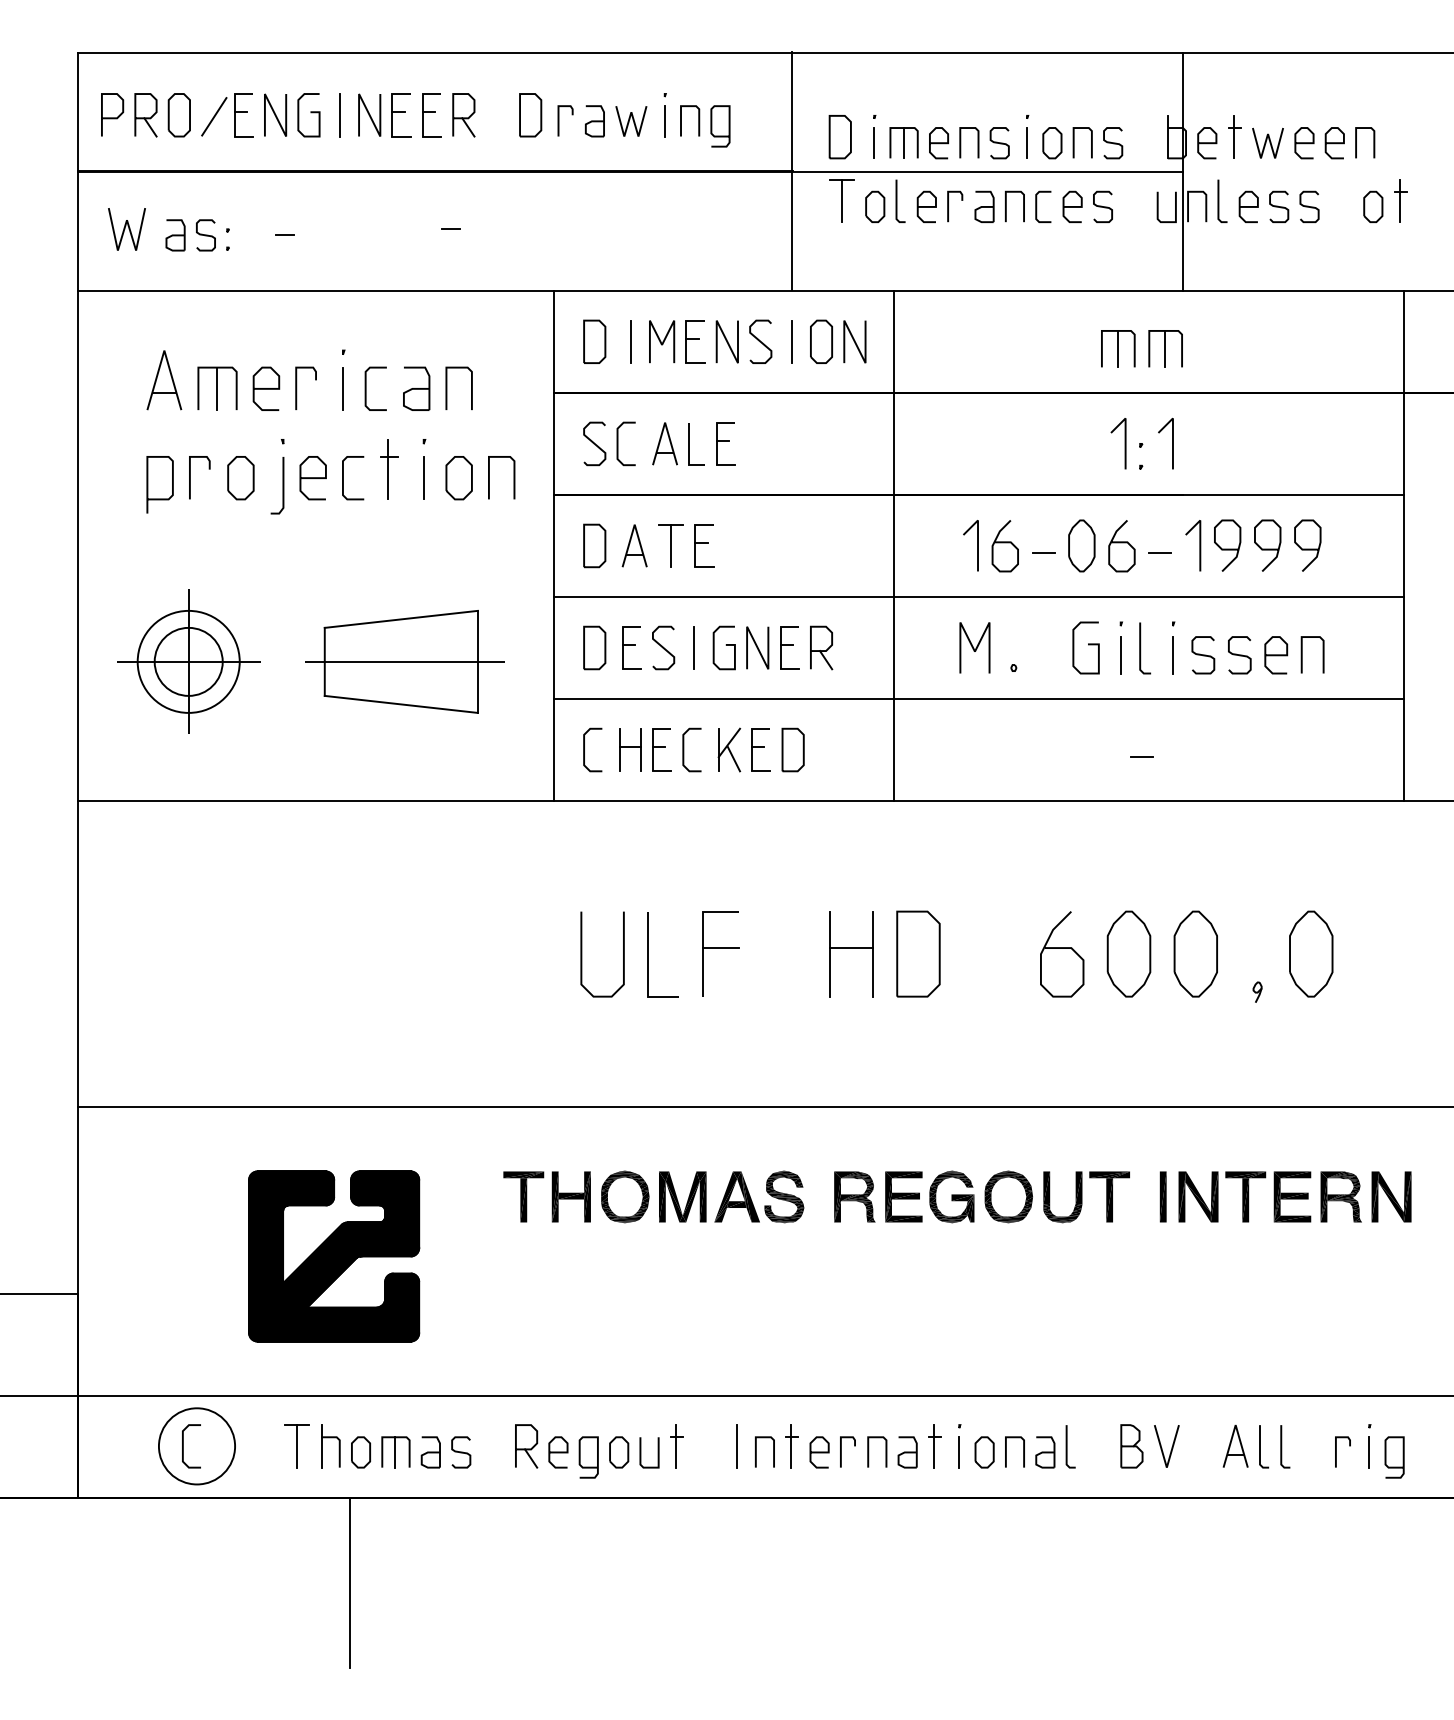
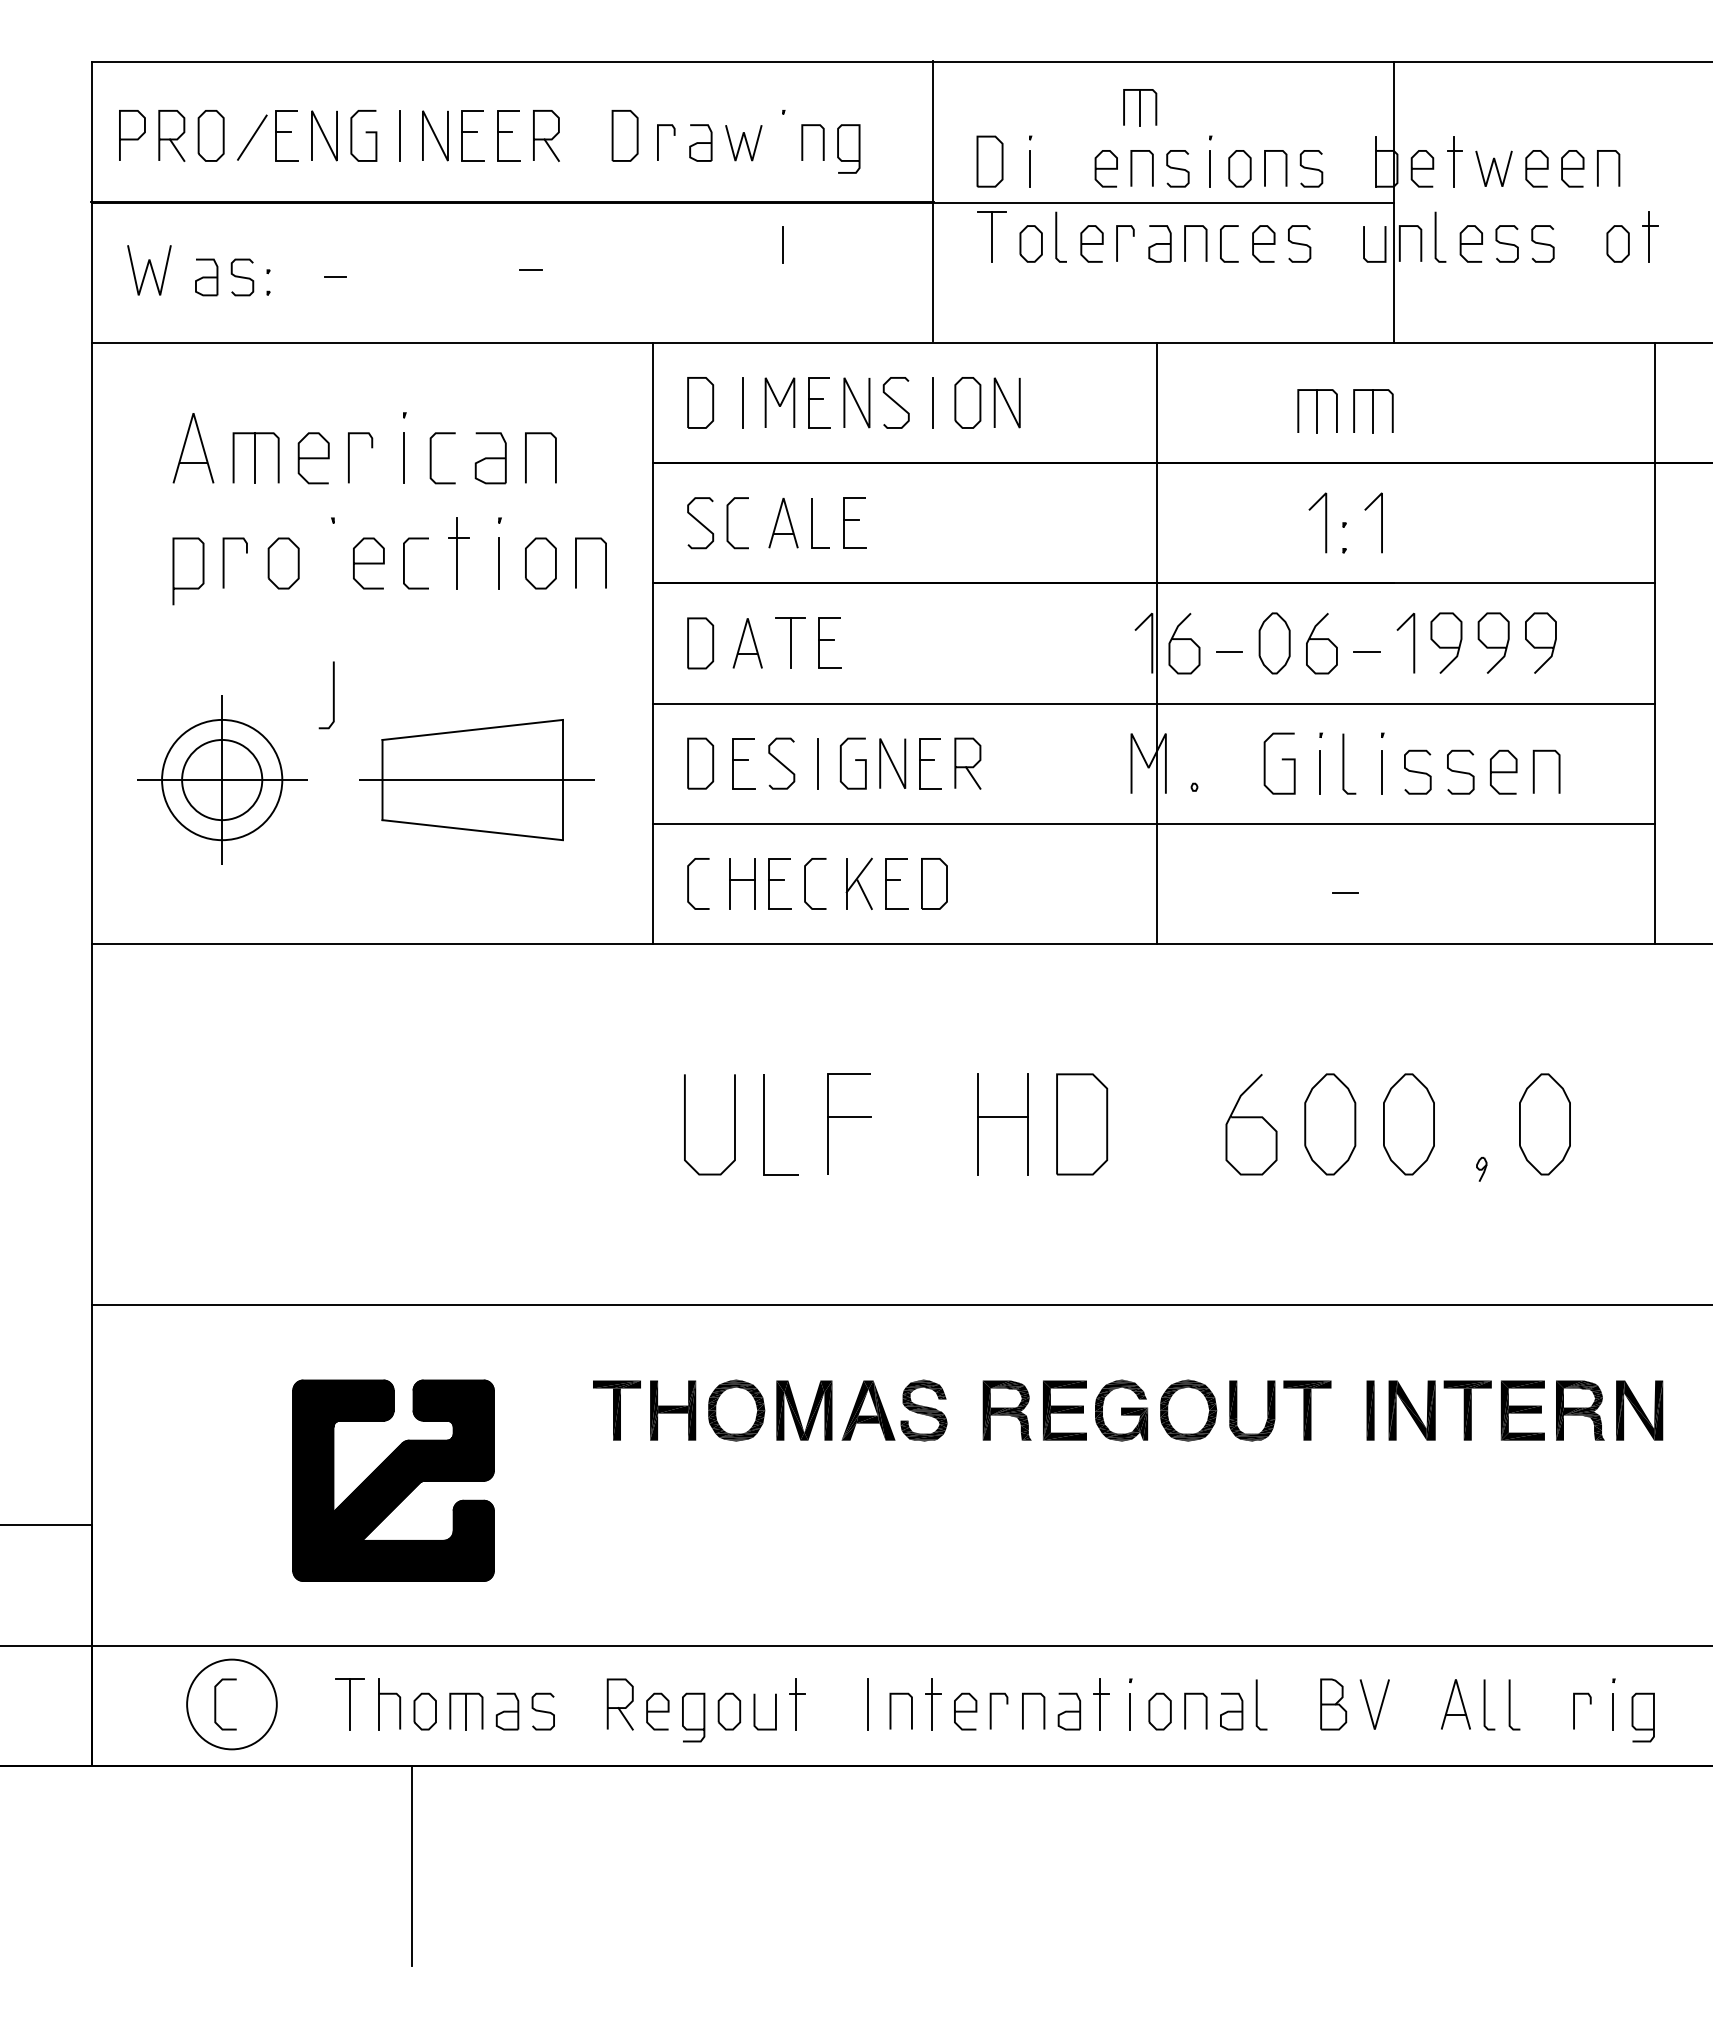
line: (664, 120) -> (782, 244), moved
part: (904, 142) -> (1140, 107), moved
line: (282, 485) -> (332, 695), moved
line: (894, 546) -> (1156, 643), moved

